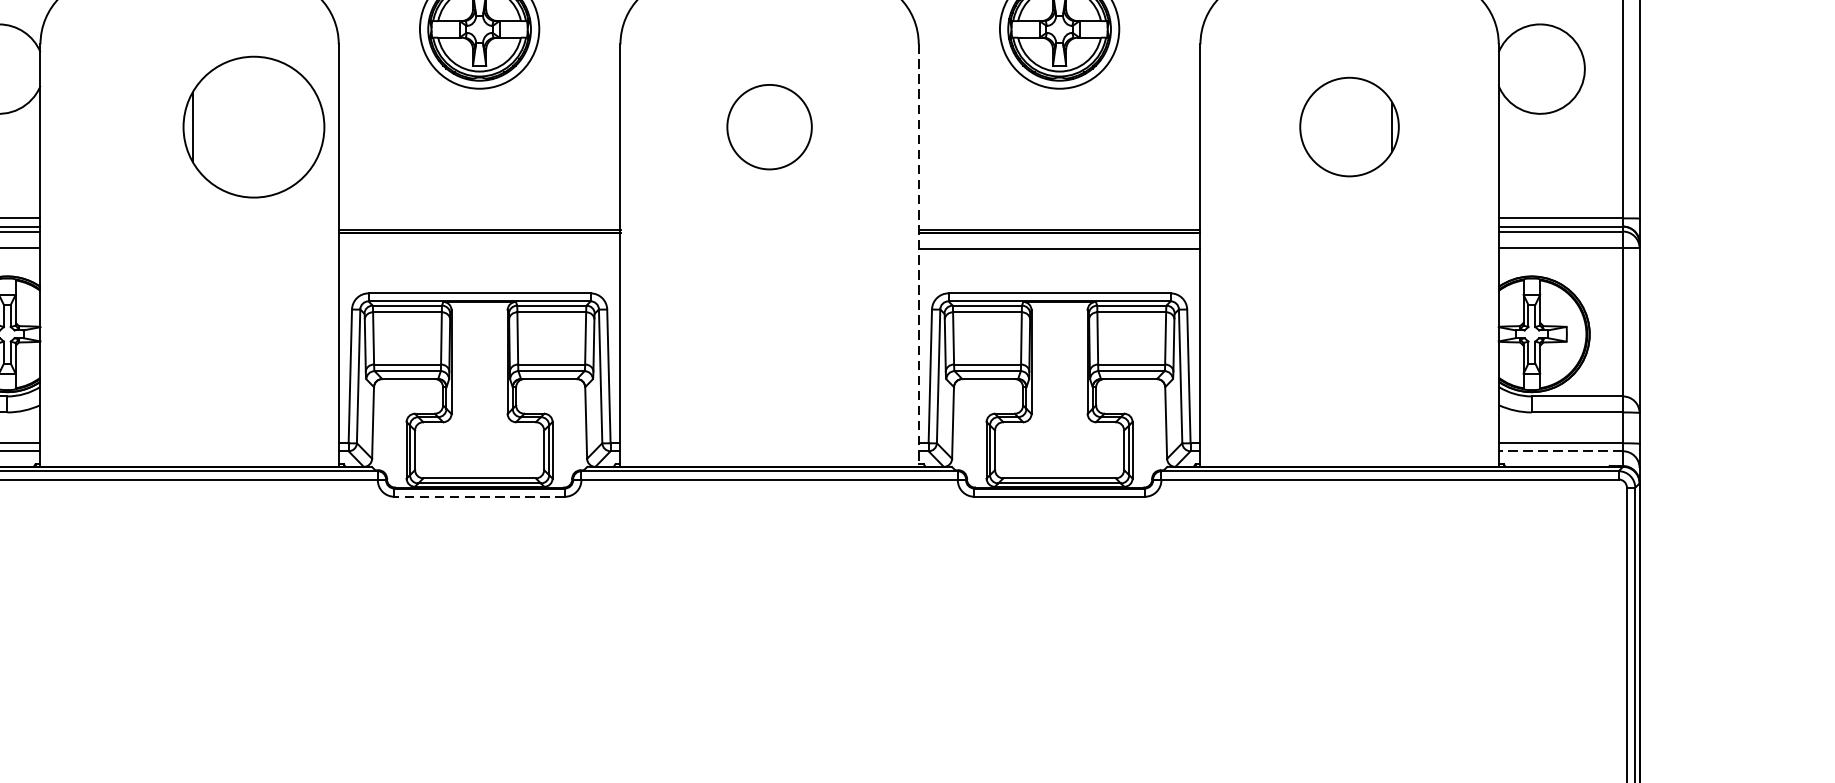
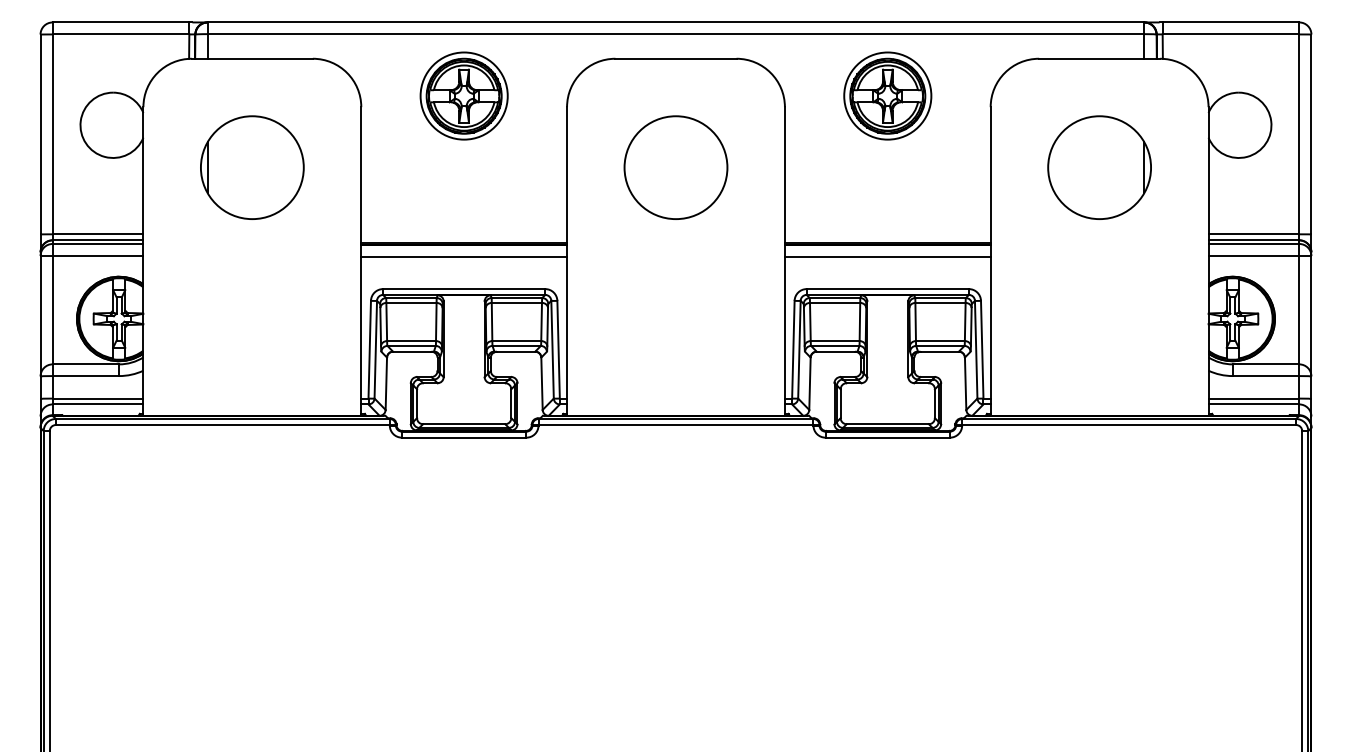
part: (254, 126) -> (252, 167), moved
circle: (768, 126) -> (675, 167), size x1.67
part: (1349, 126) -> (1099, 167), size x1.43
line: (480, 248) -> (464, 256), added
line: (918, 256) -> (784, 262), dashed -> solid
line: (1560, 451) -> (1253, 404), dashed -> solid
line: (478, 496) -> (463, 437), dashed -> solid

